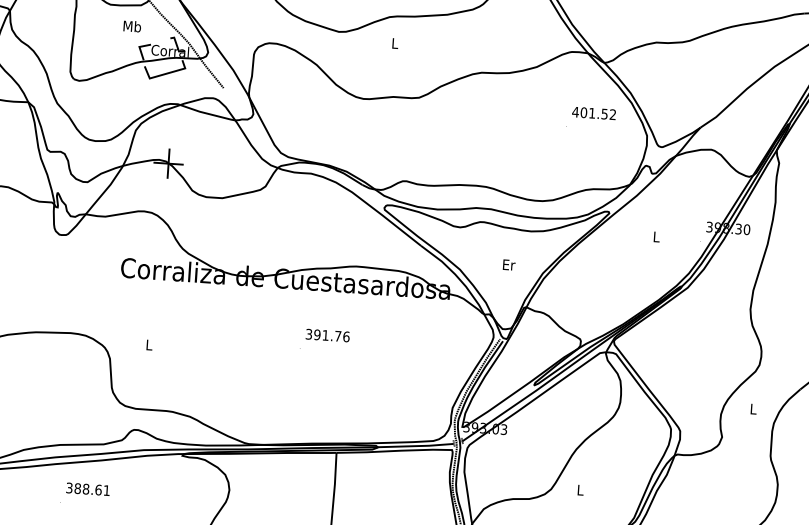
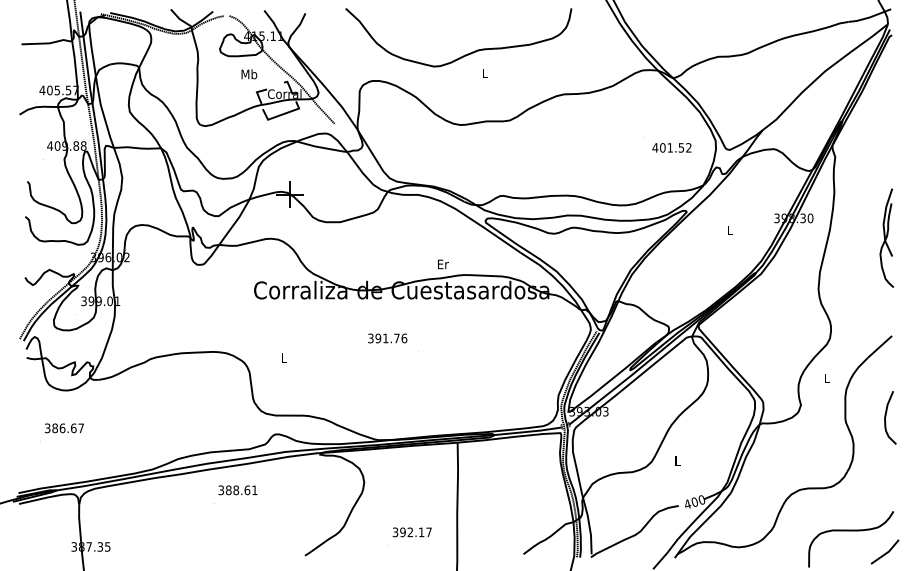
text: (593, 112) -> (671, 147), moved
text: (509, 265) -> (443, 264), moved
text: (327, 335) -> (387, 338), moved

